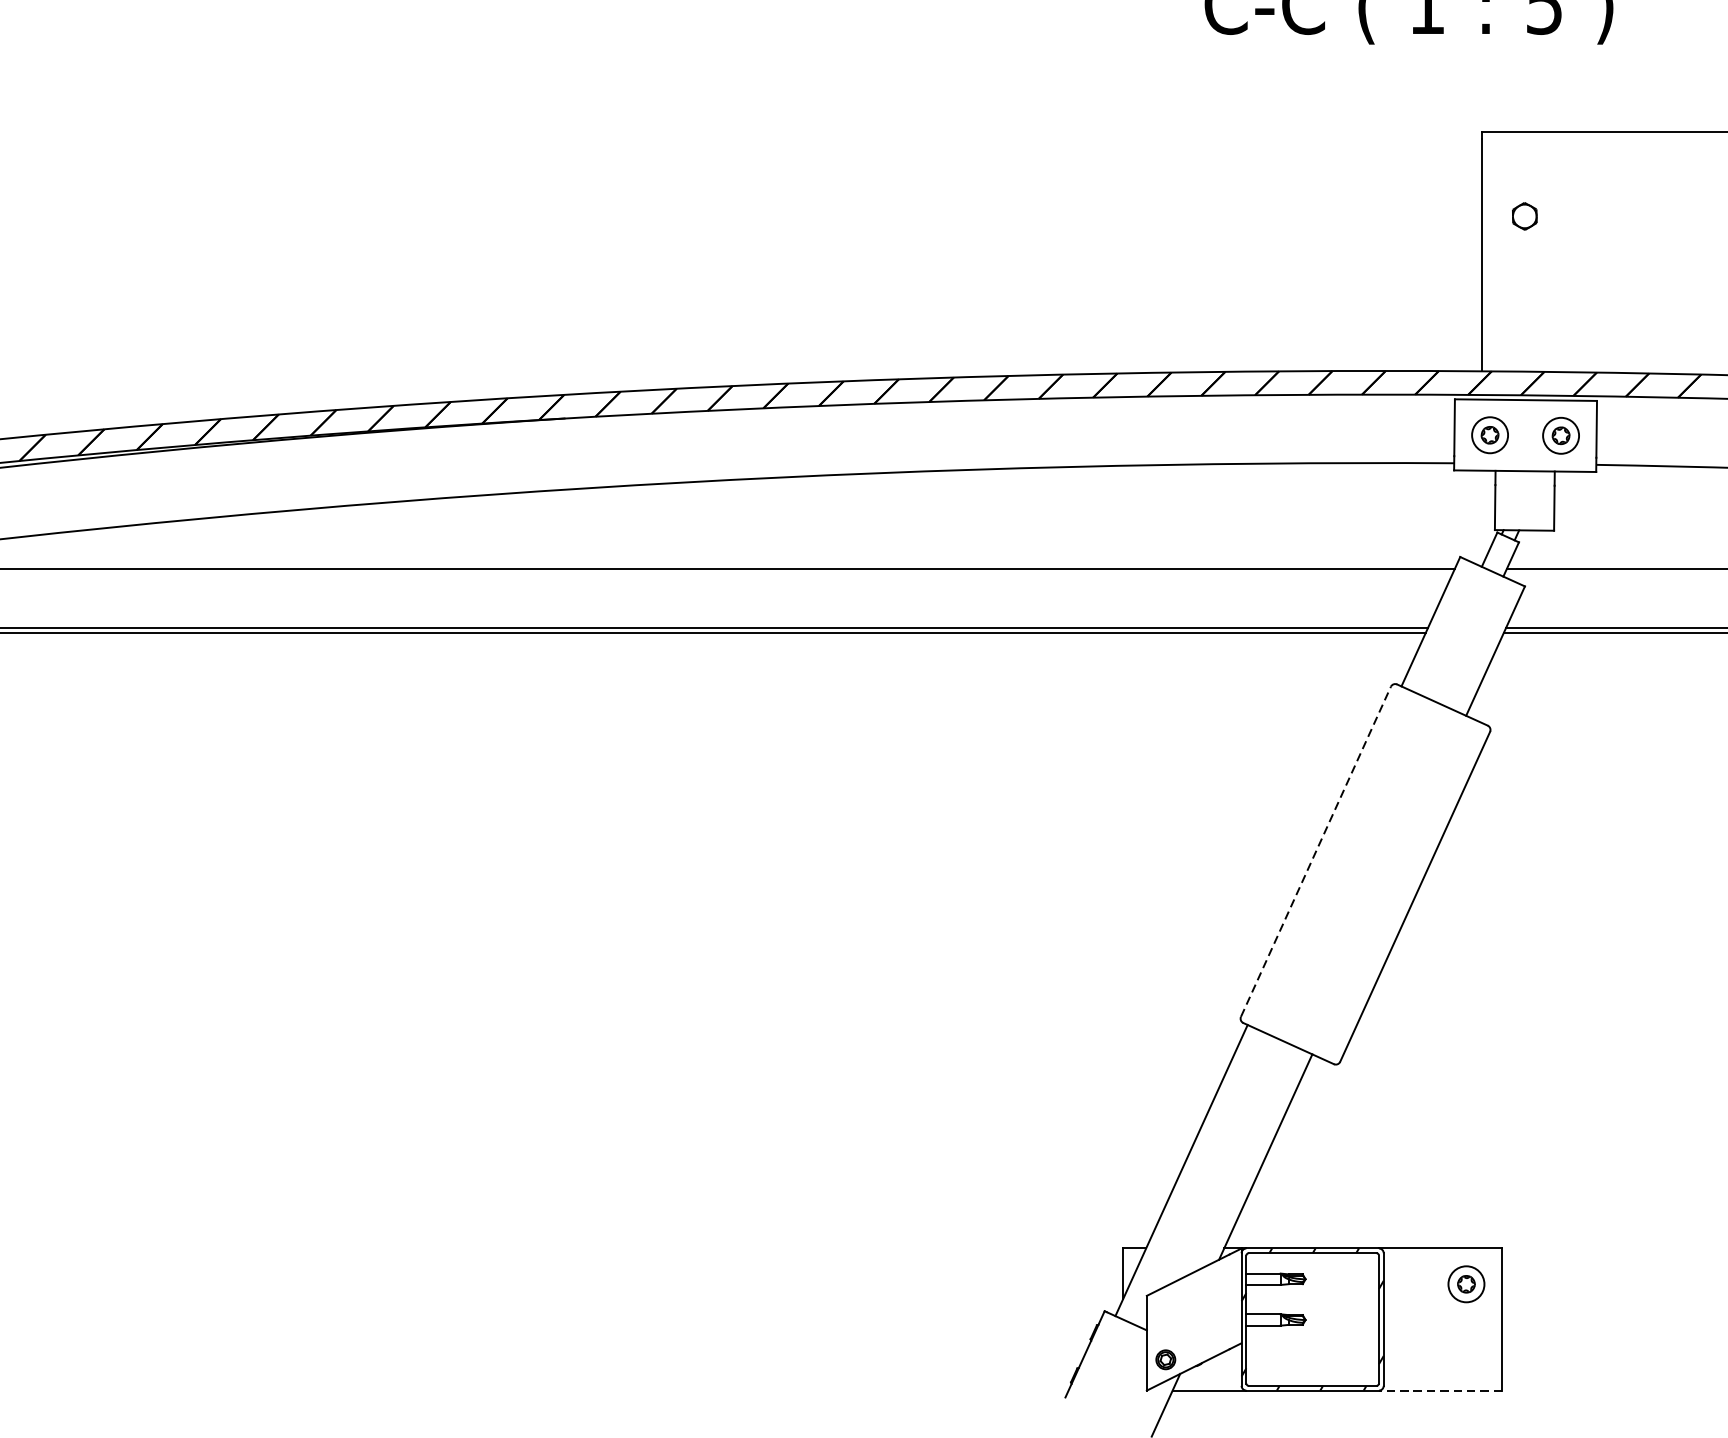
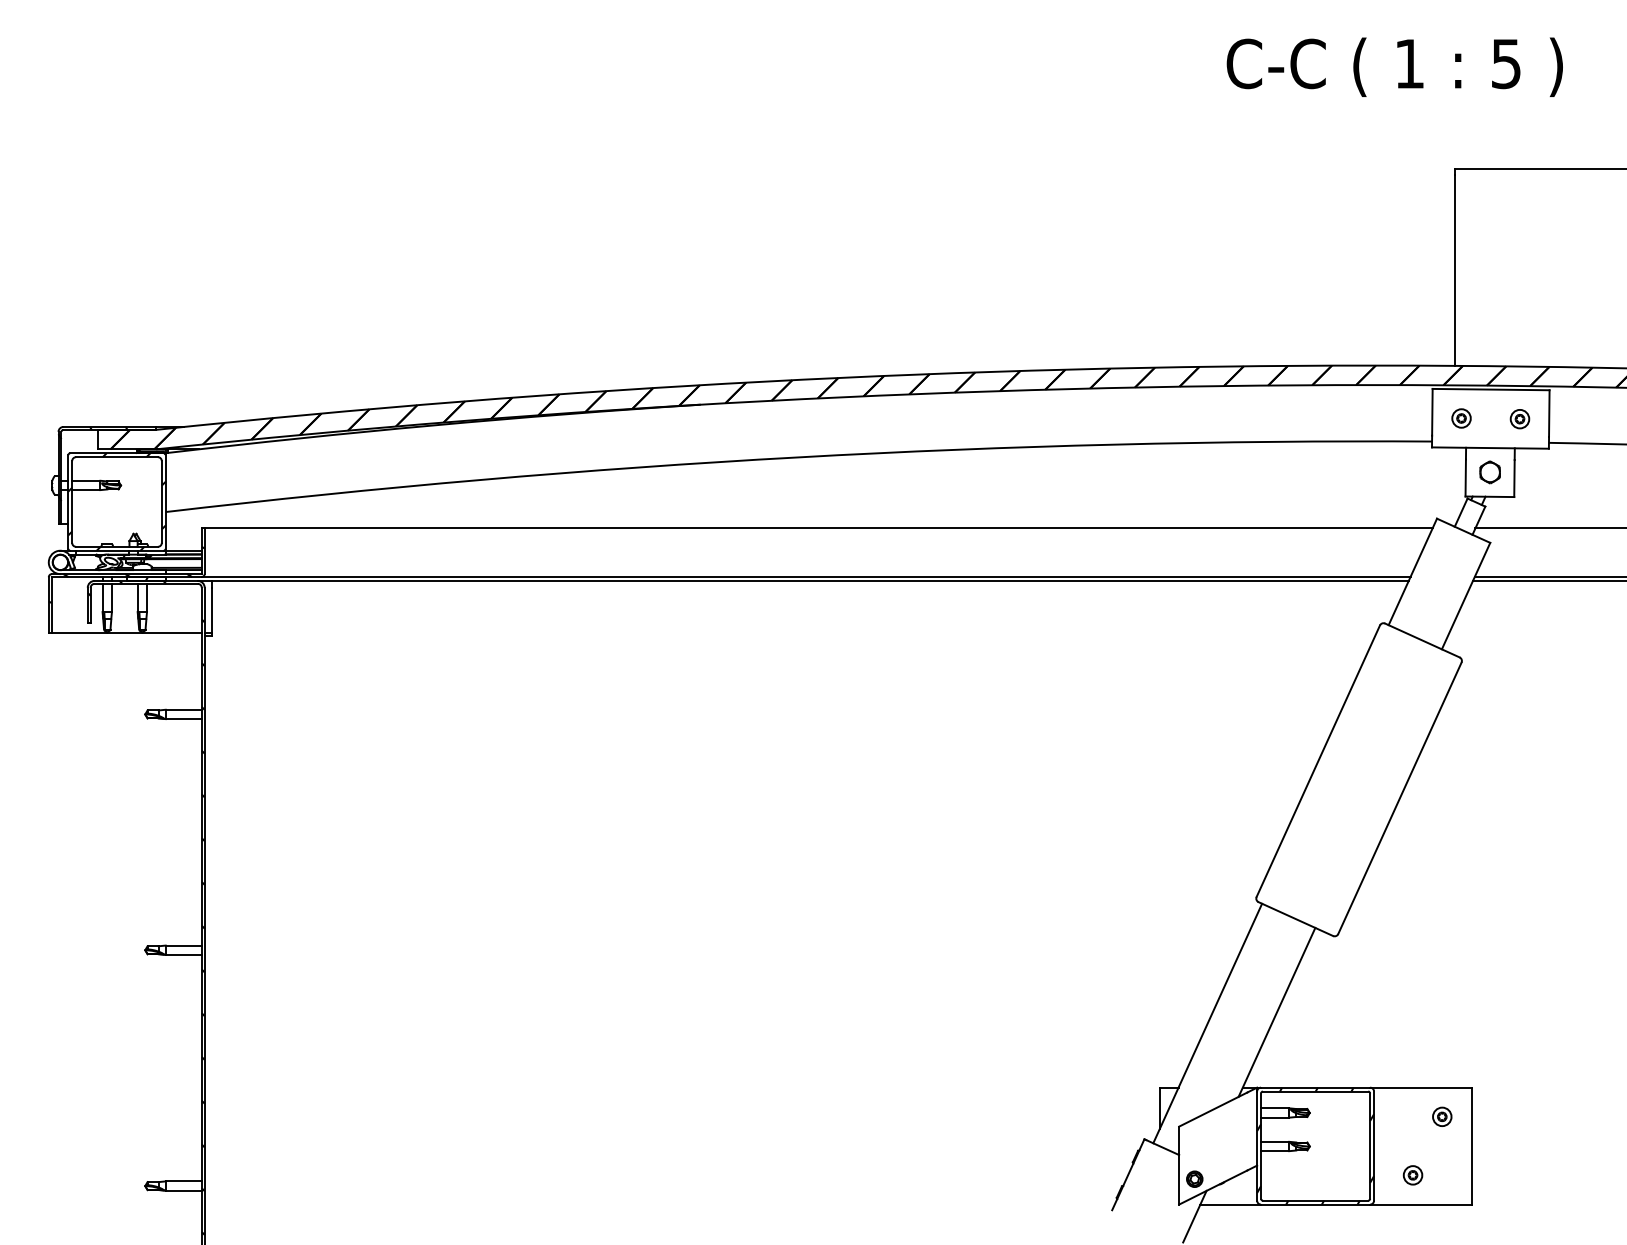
part: (1524, 216) -> (1489, 472), moved
part: (1489, 435) -> (1461, 418), size x0.62
part: (1560, 436) -> (1519, 419), size x0.62
line: (1316, 850) -> (1318, 760), dashed -> solid
part: (1466, 1283) -> (1442, 1116), size x0.62
part: (1430, 1355) -> (1412, 1175), added
line: (1440, 1390) -> (1420, 1204), dashed -> solid

